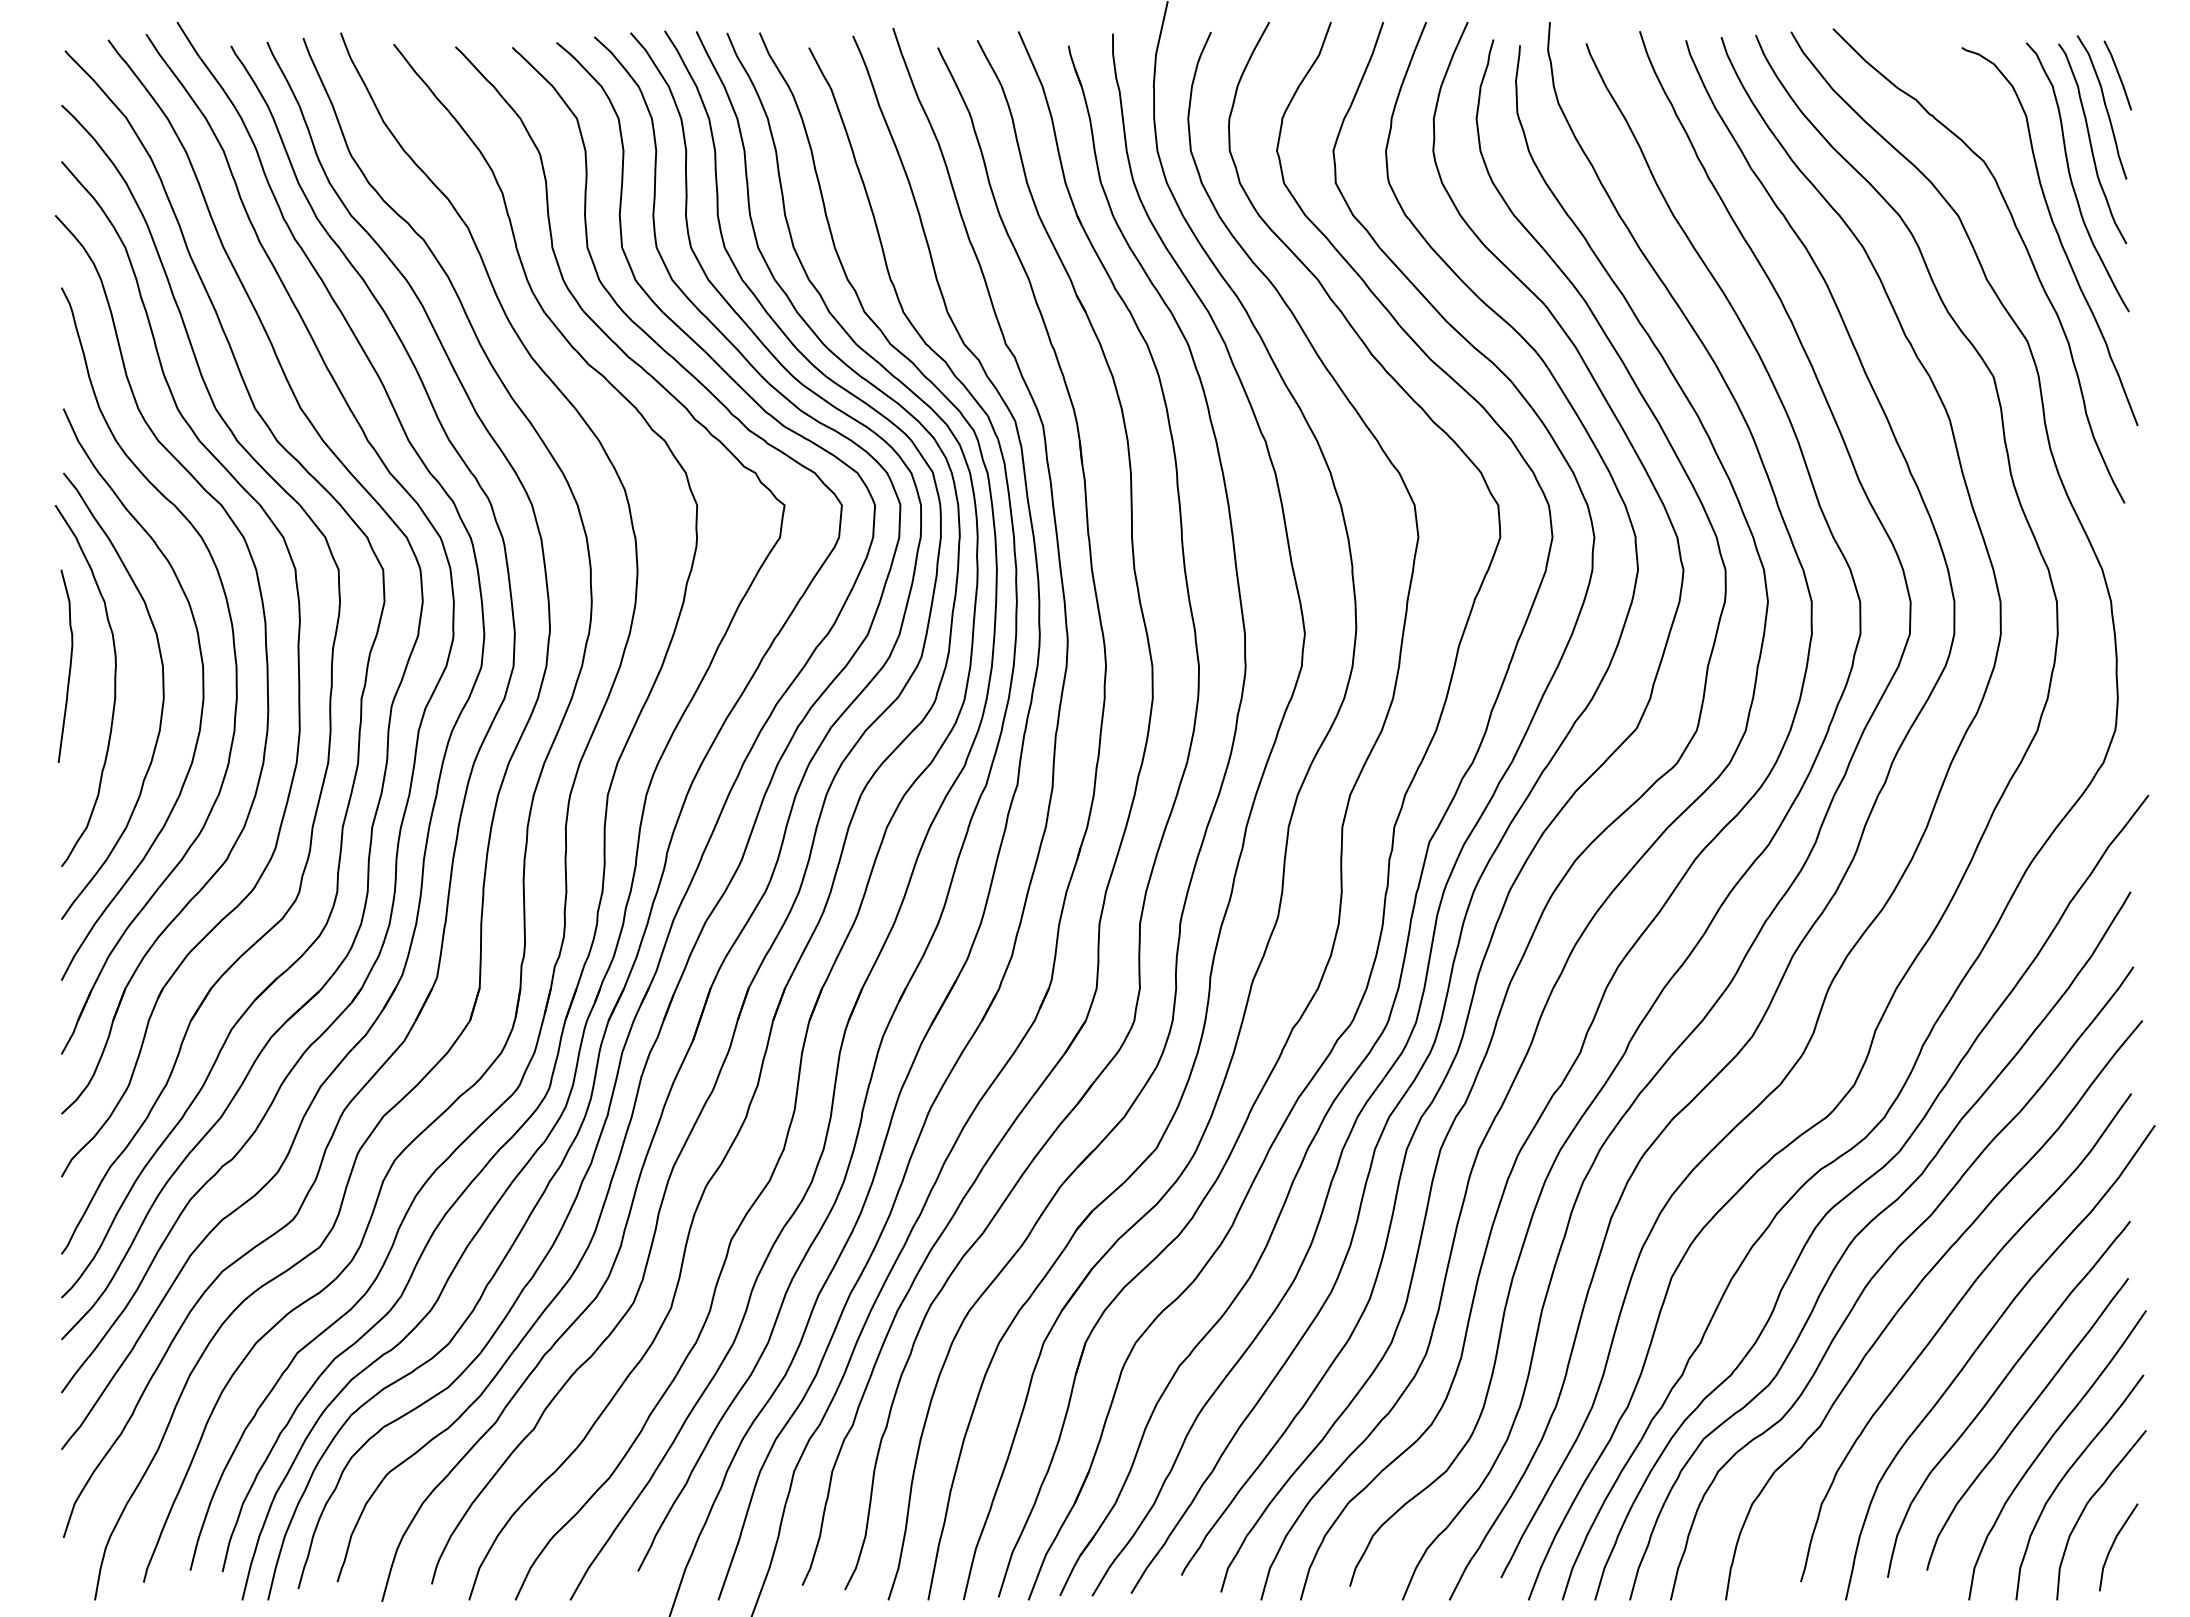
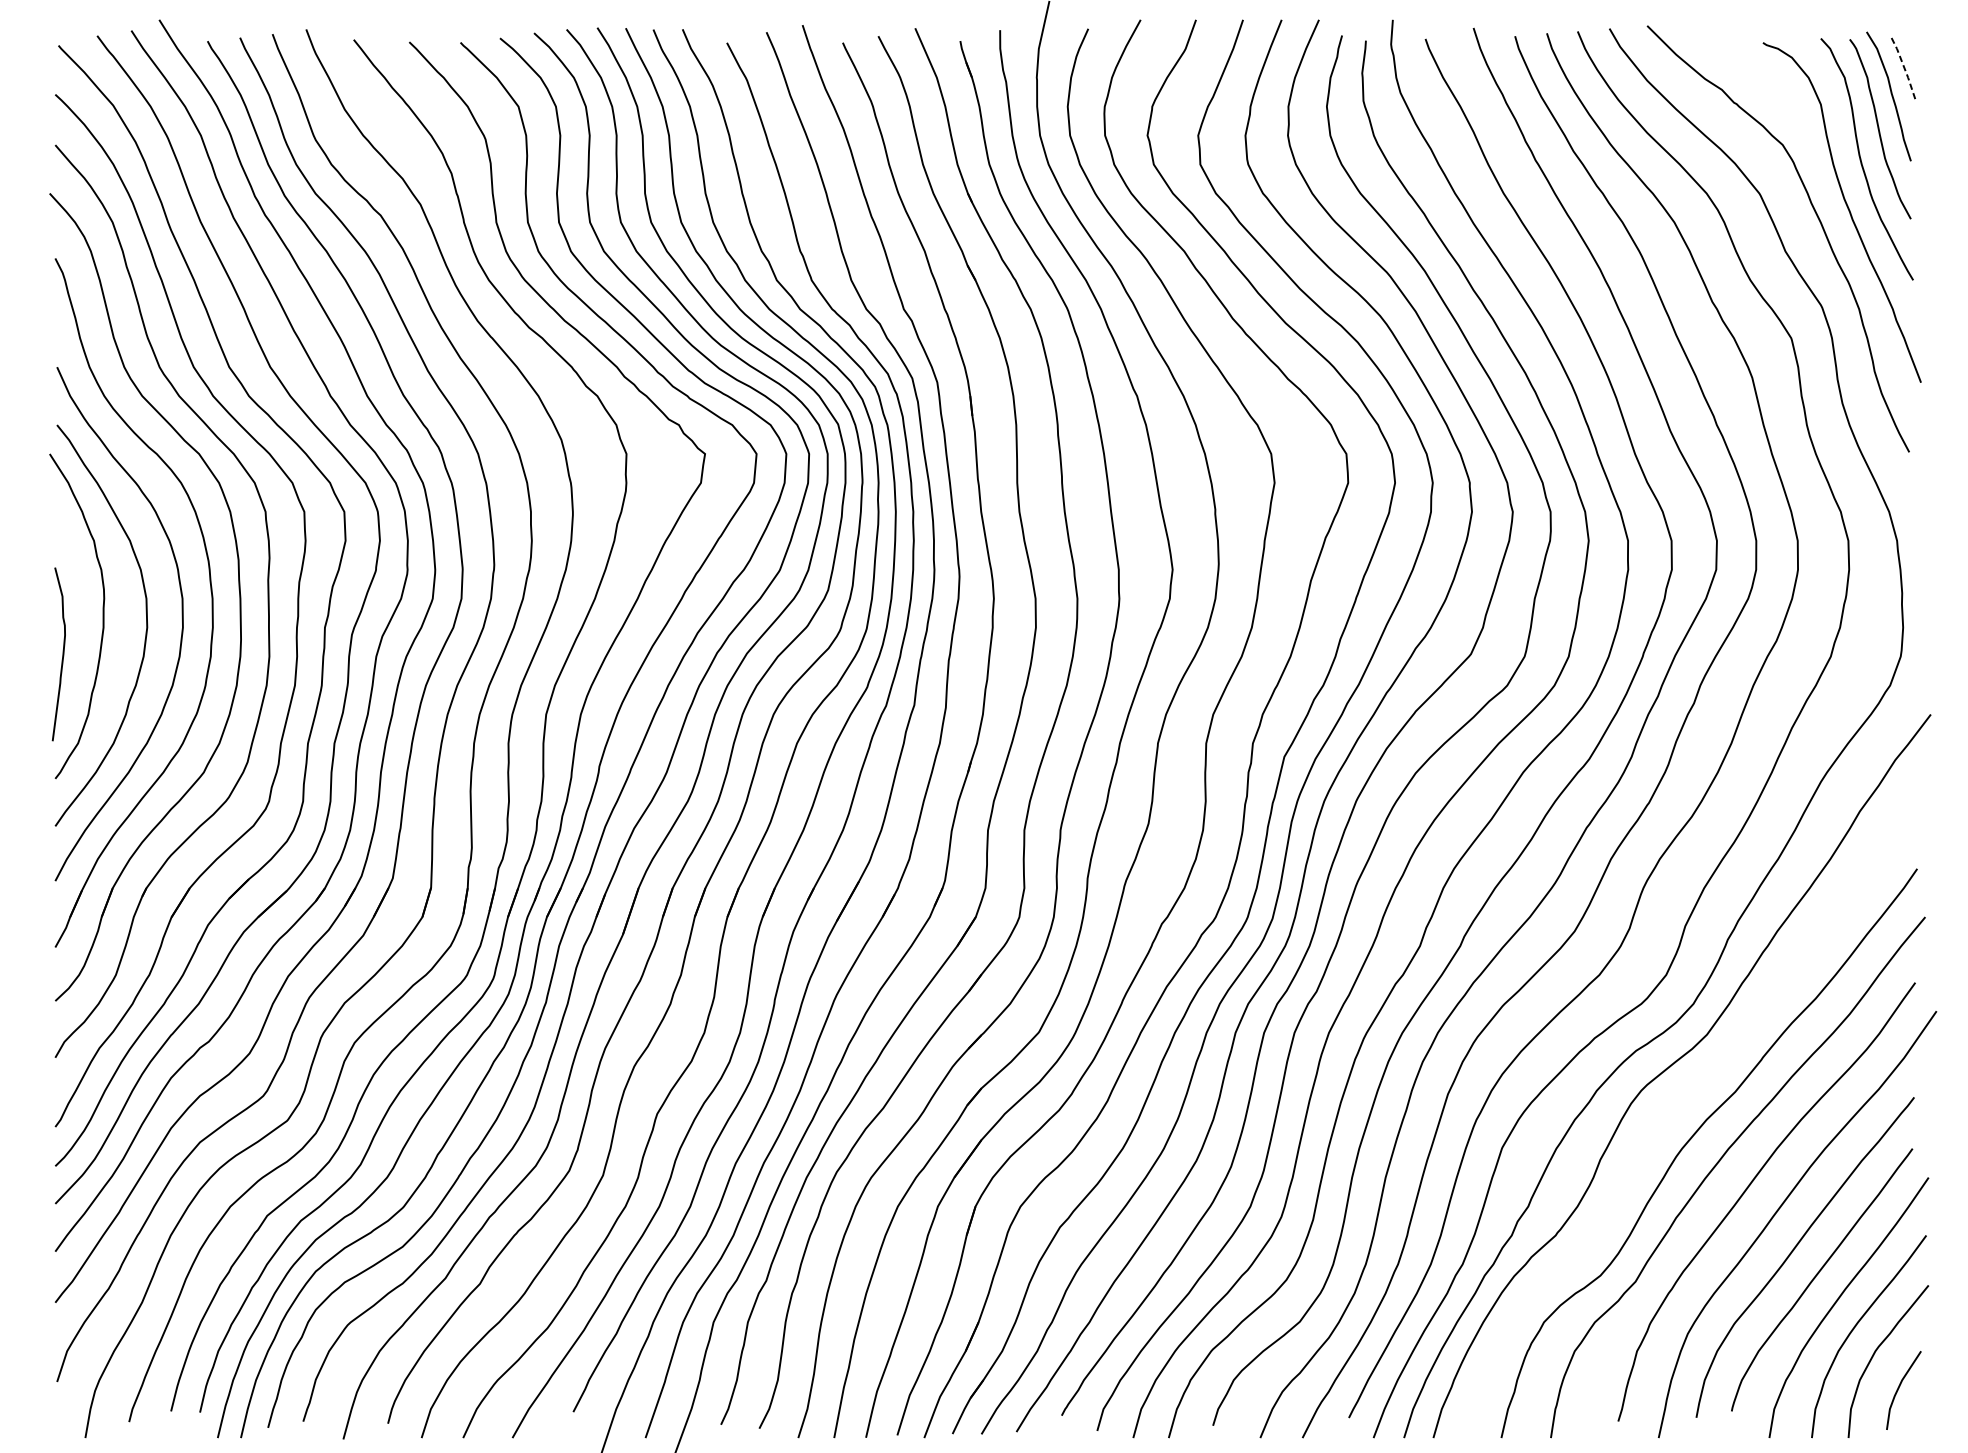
line: (2118, 74) -> (1903, 66), solid -> dashed
curve: (69, 665) -> (62, 653), moved
curve: (1864, 1229) -> (1675, 1104), removed

